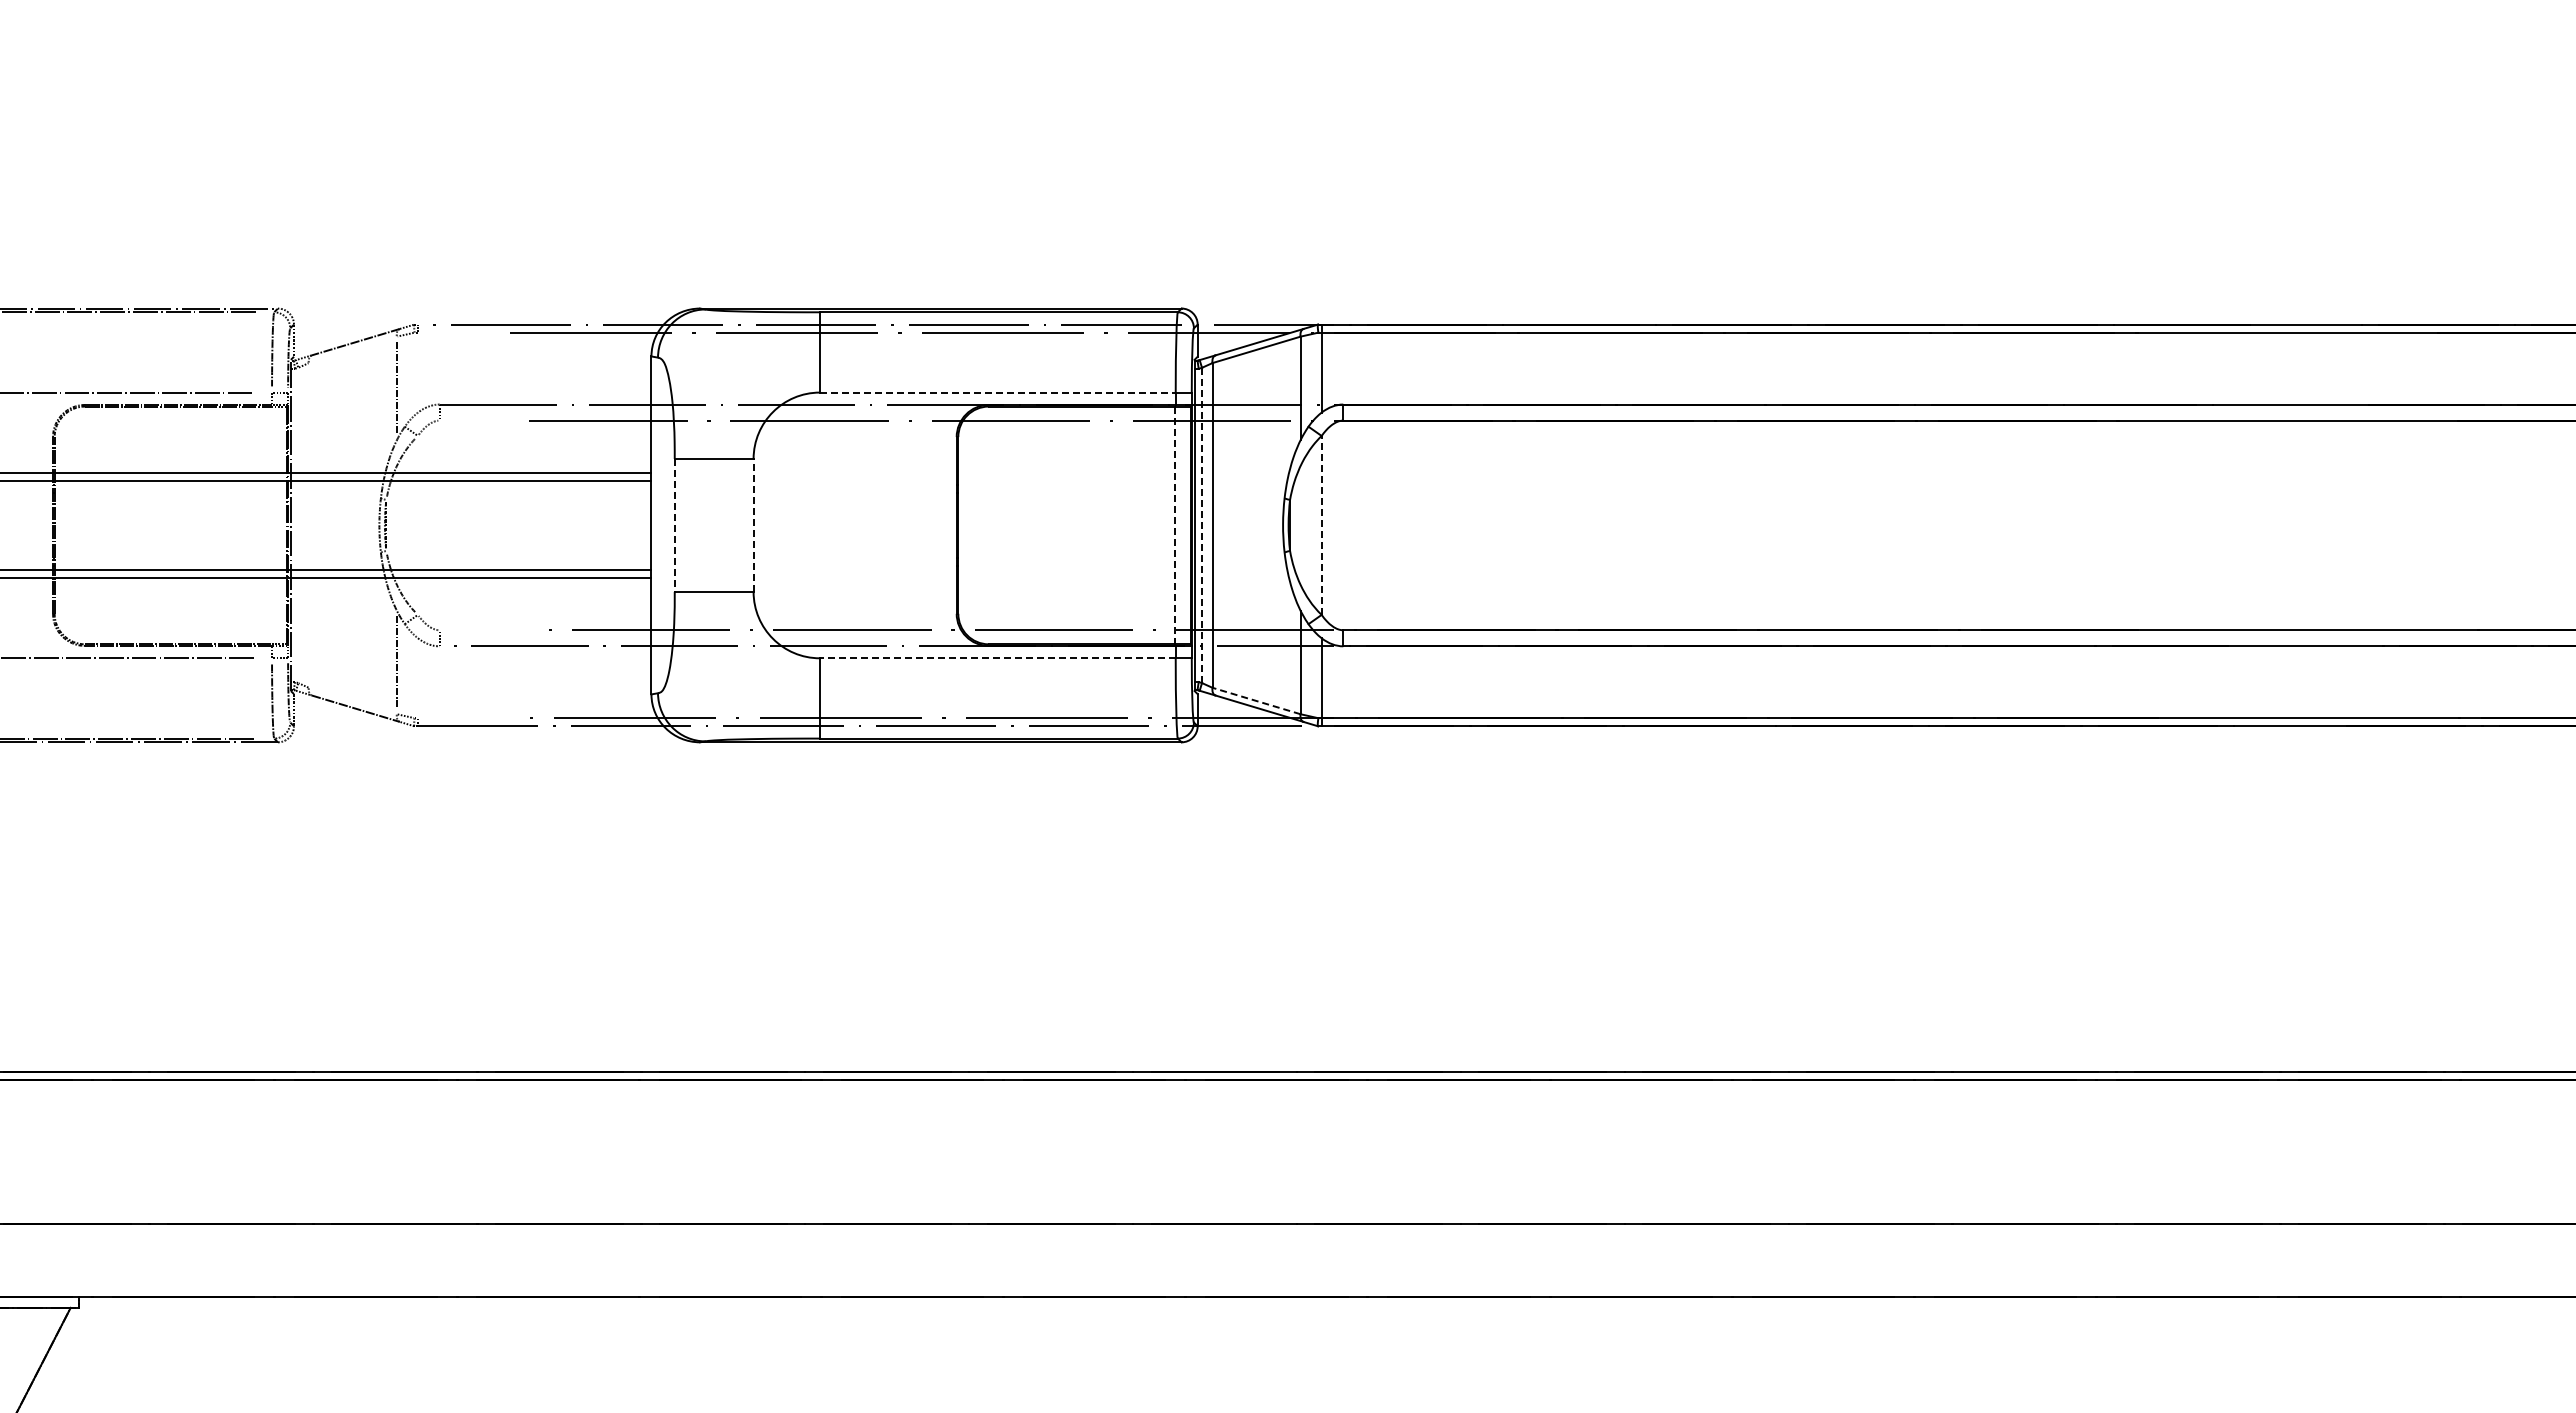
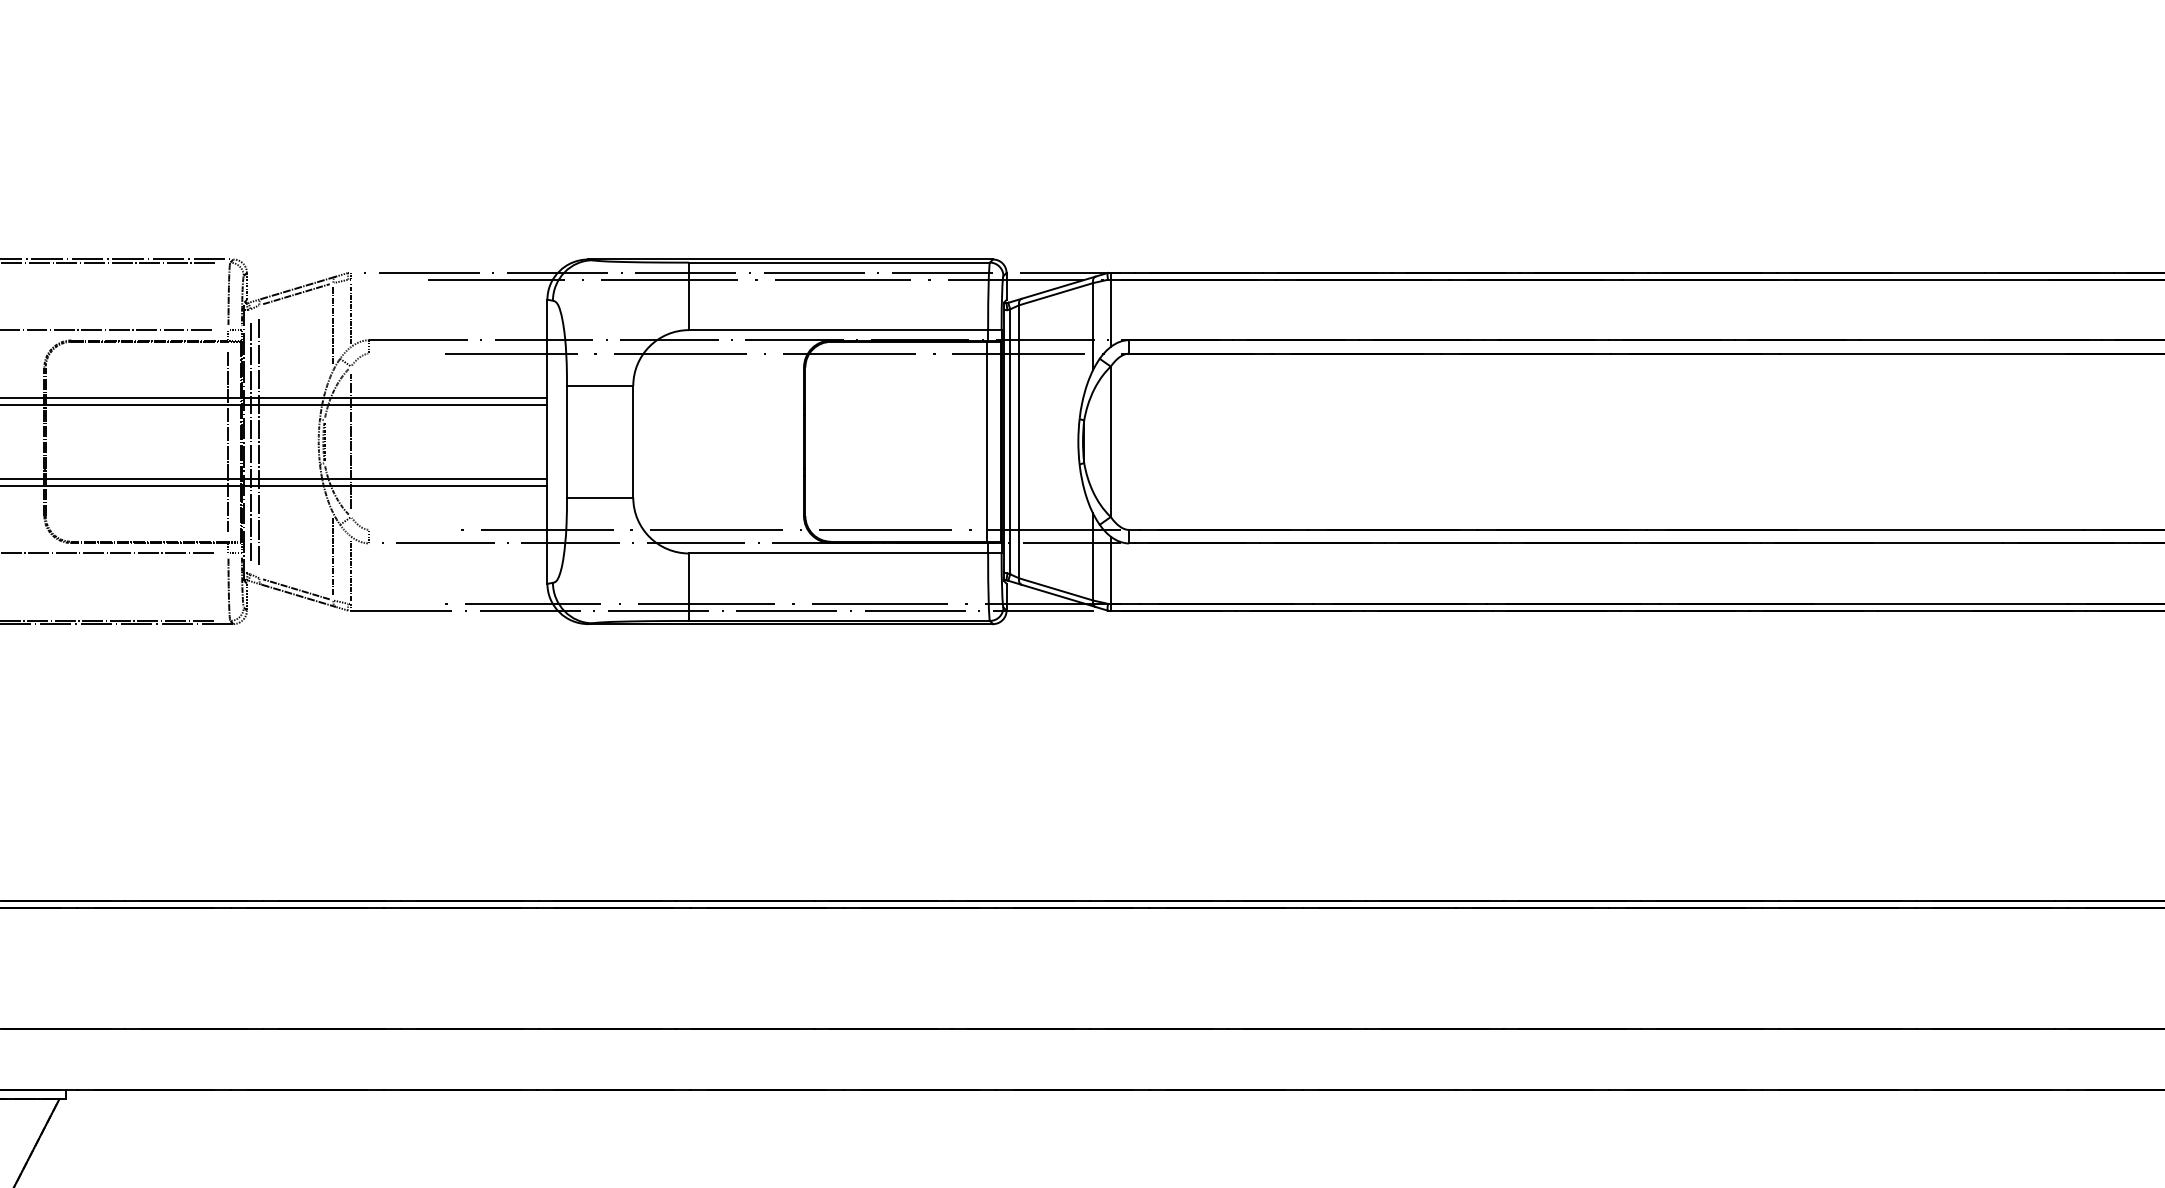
line: (352, 349) -> (296, 293), added
line: (418, 372) -> (351, 313), added
line: (997, 392) -> (838, 330), dashed -> solid
line: (418, 524) -> (351, 441), added
line: (753, 524) -> (633, 441), dashed -> solid
line: (1321, 524) -> (1110, 441), dashed -> solid
line: (271, 525) -> (228, 441), added
line: (298, 525) -> (250, 441), added
line: (308, 525) -> (259, 441), added
line: (674, 525) -> (566, 441), dashed -> solid
line: (1174, 525) -> (987, 441), dashed -> solid
line: (1202, 525) -> (1010, 441), dashed -> solid
line: (997, 658) -> (838, 553), dashed -> solid
line: (418, 678) -> (351, 570), added
line: (352, 700) -> (296, 588), added
line: (1256, 701) -> (1056, 589), dashed -> solid

